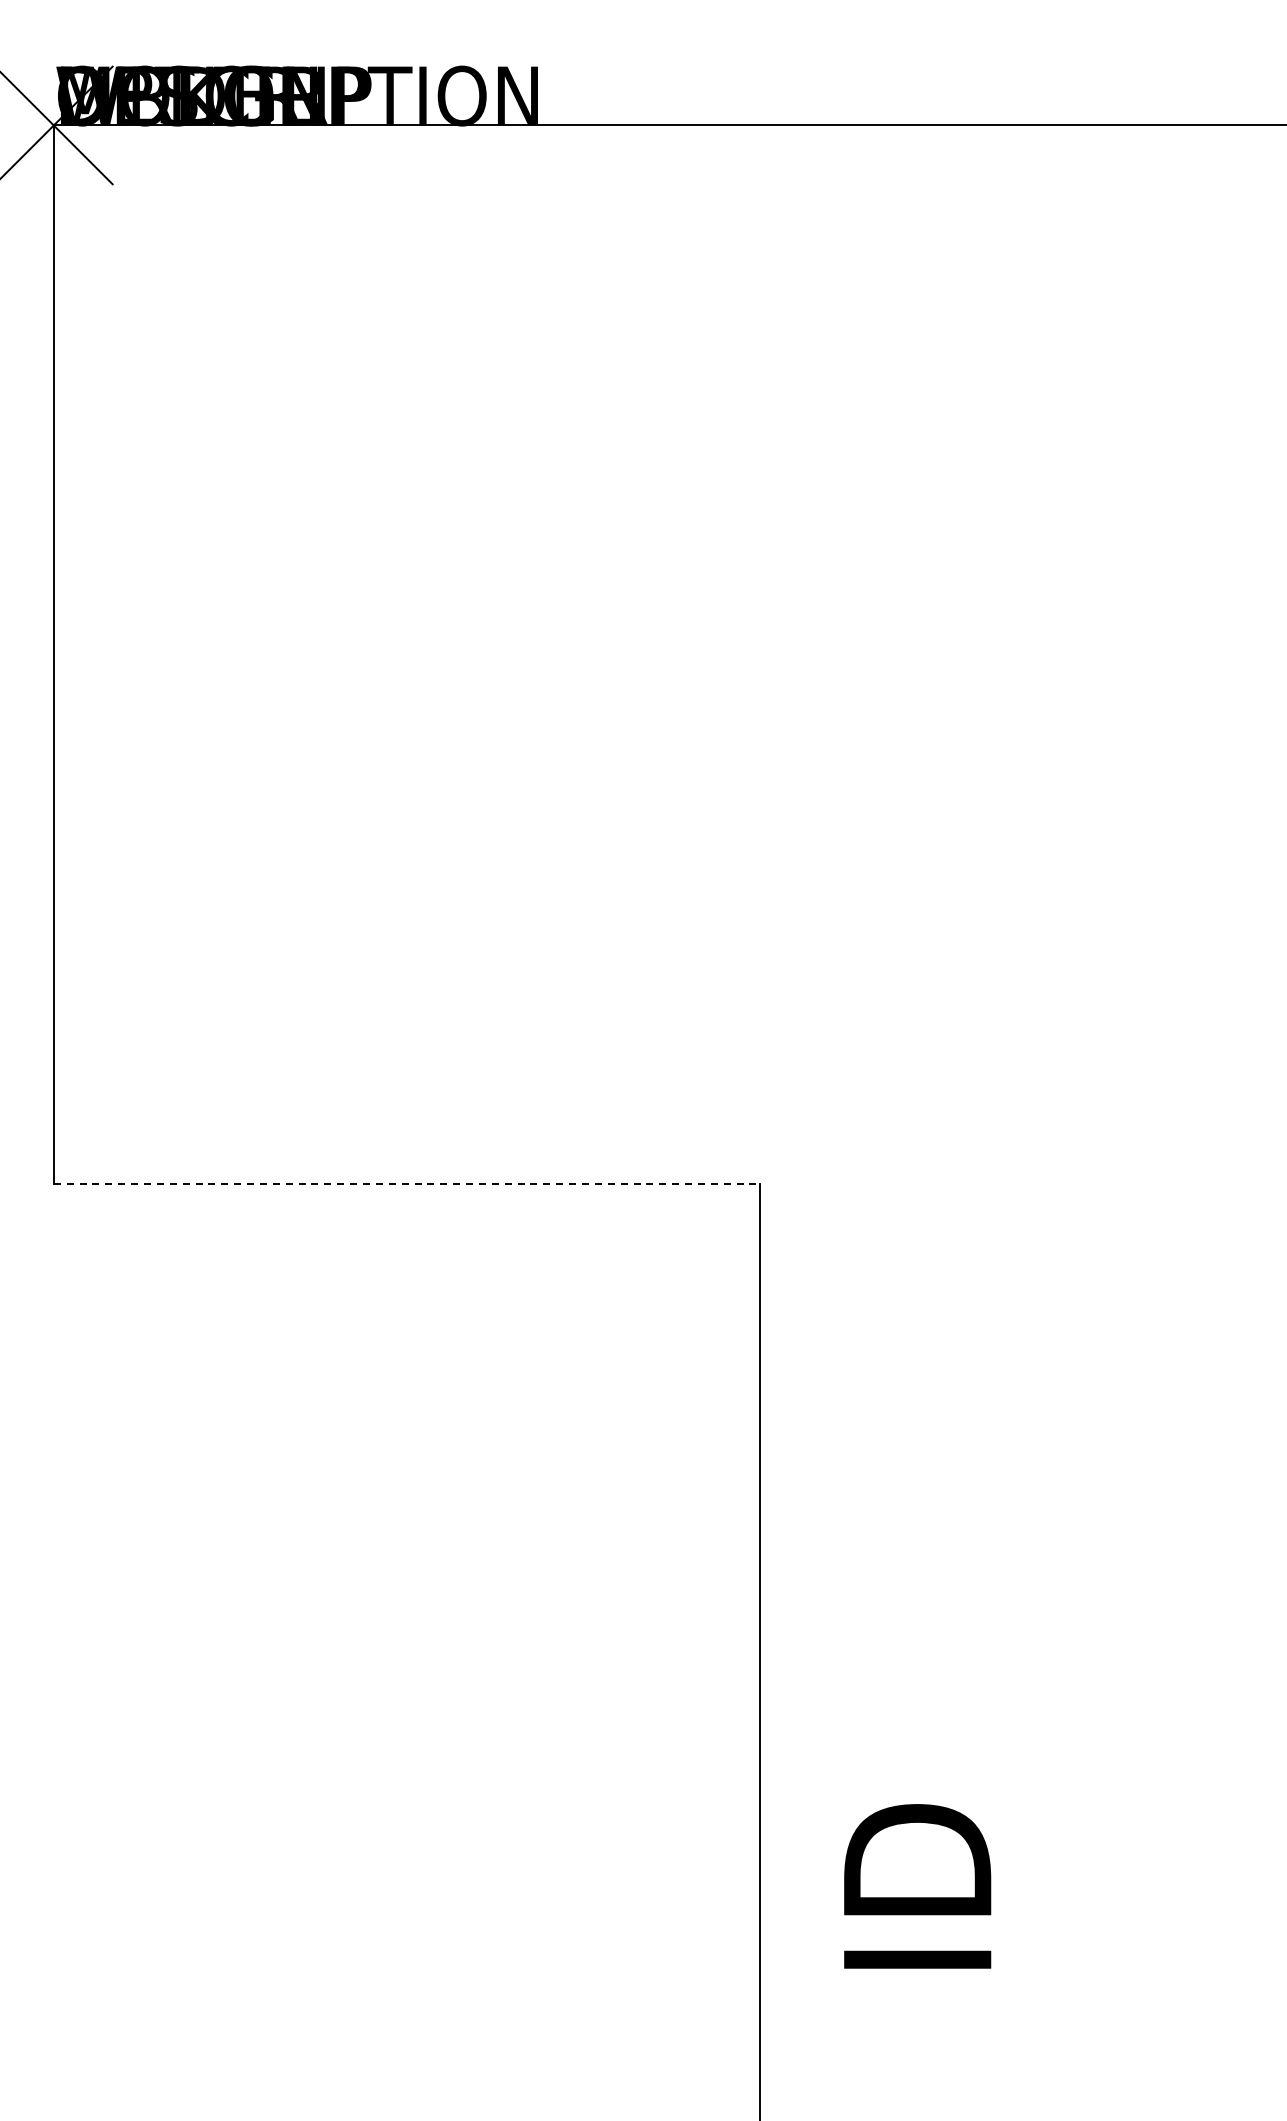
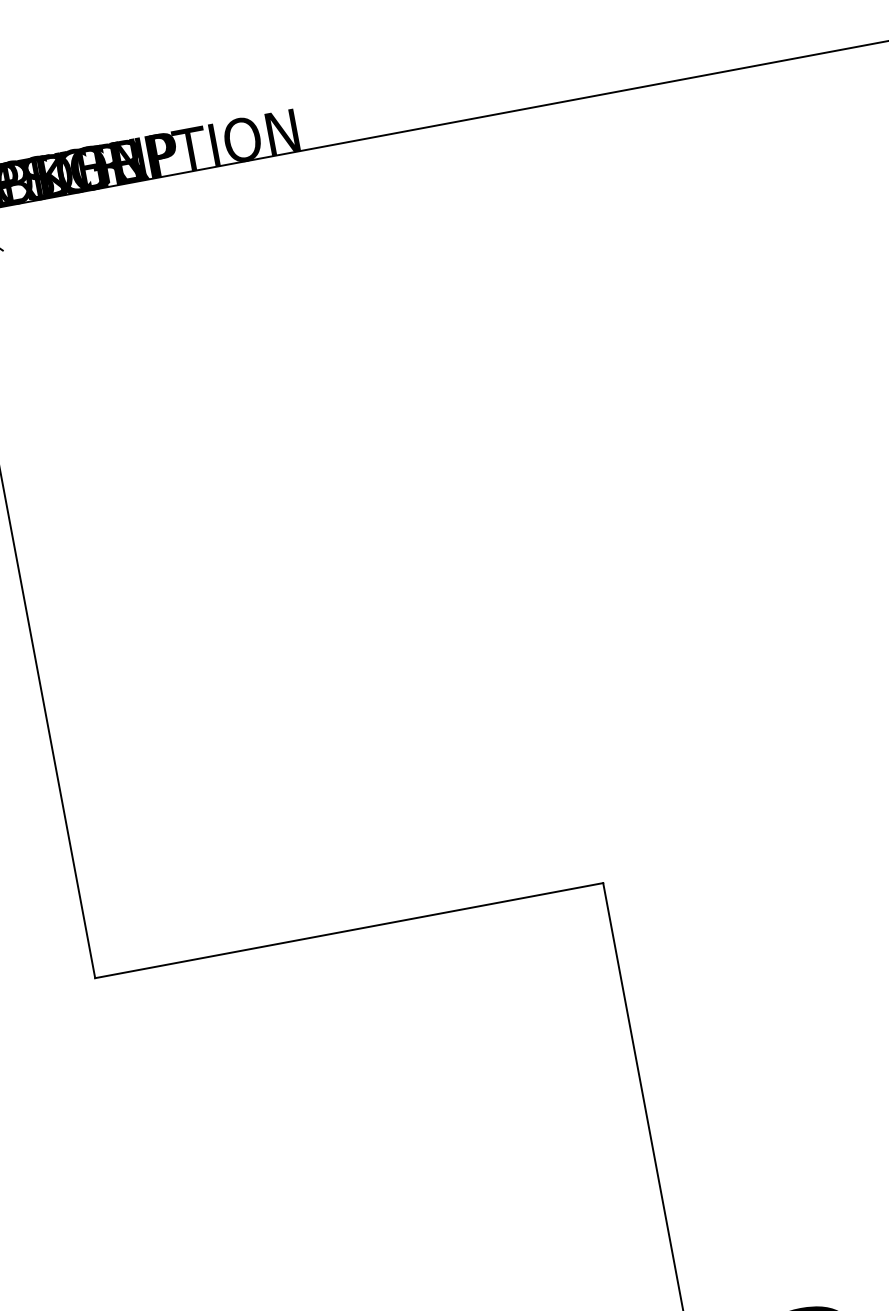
line: (406, 1184) -> (349, 930), dashed -> solid

